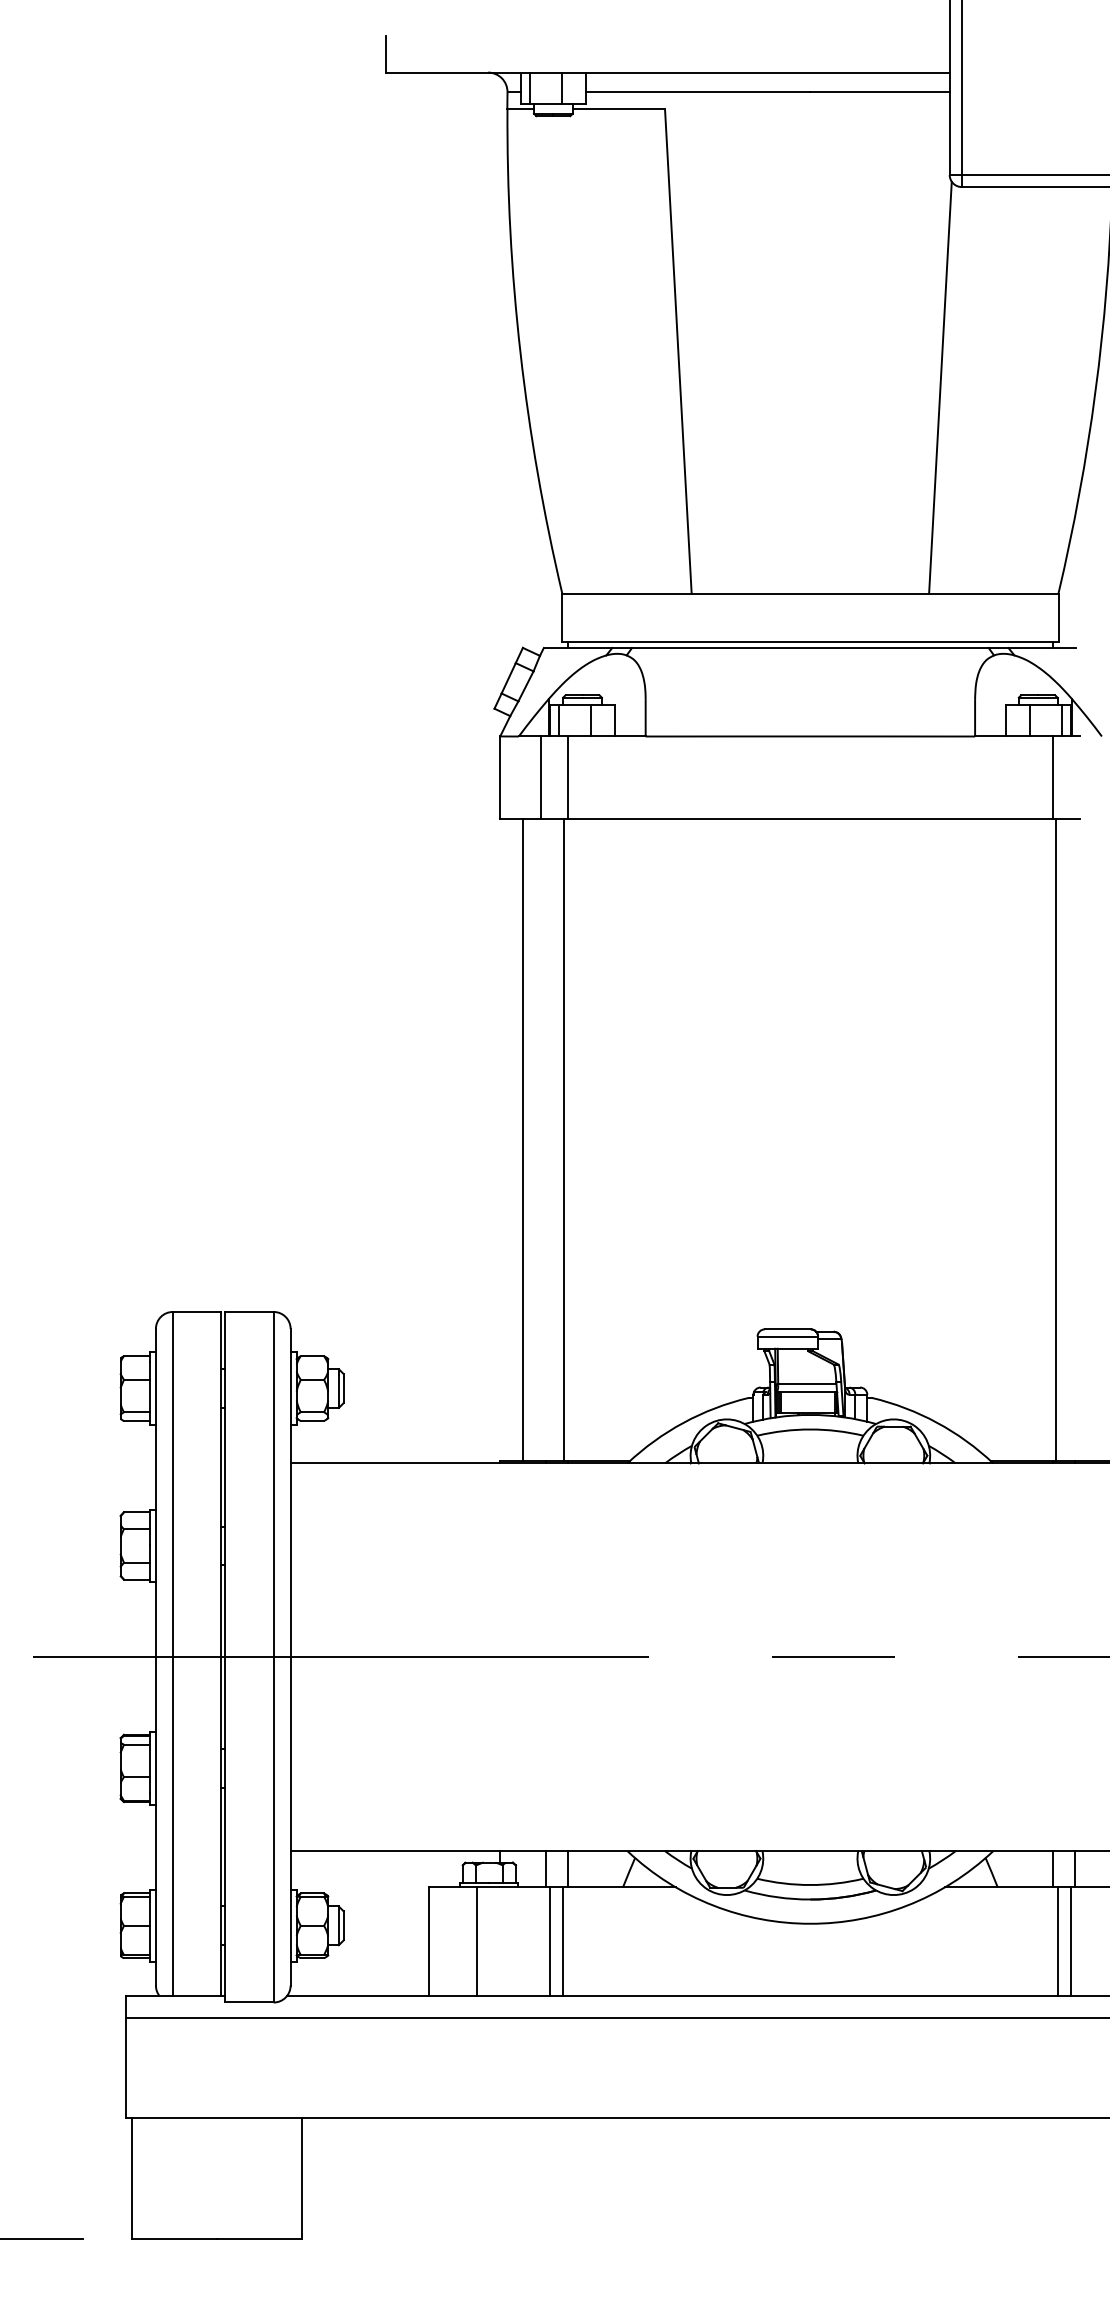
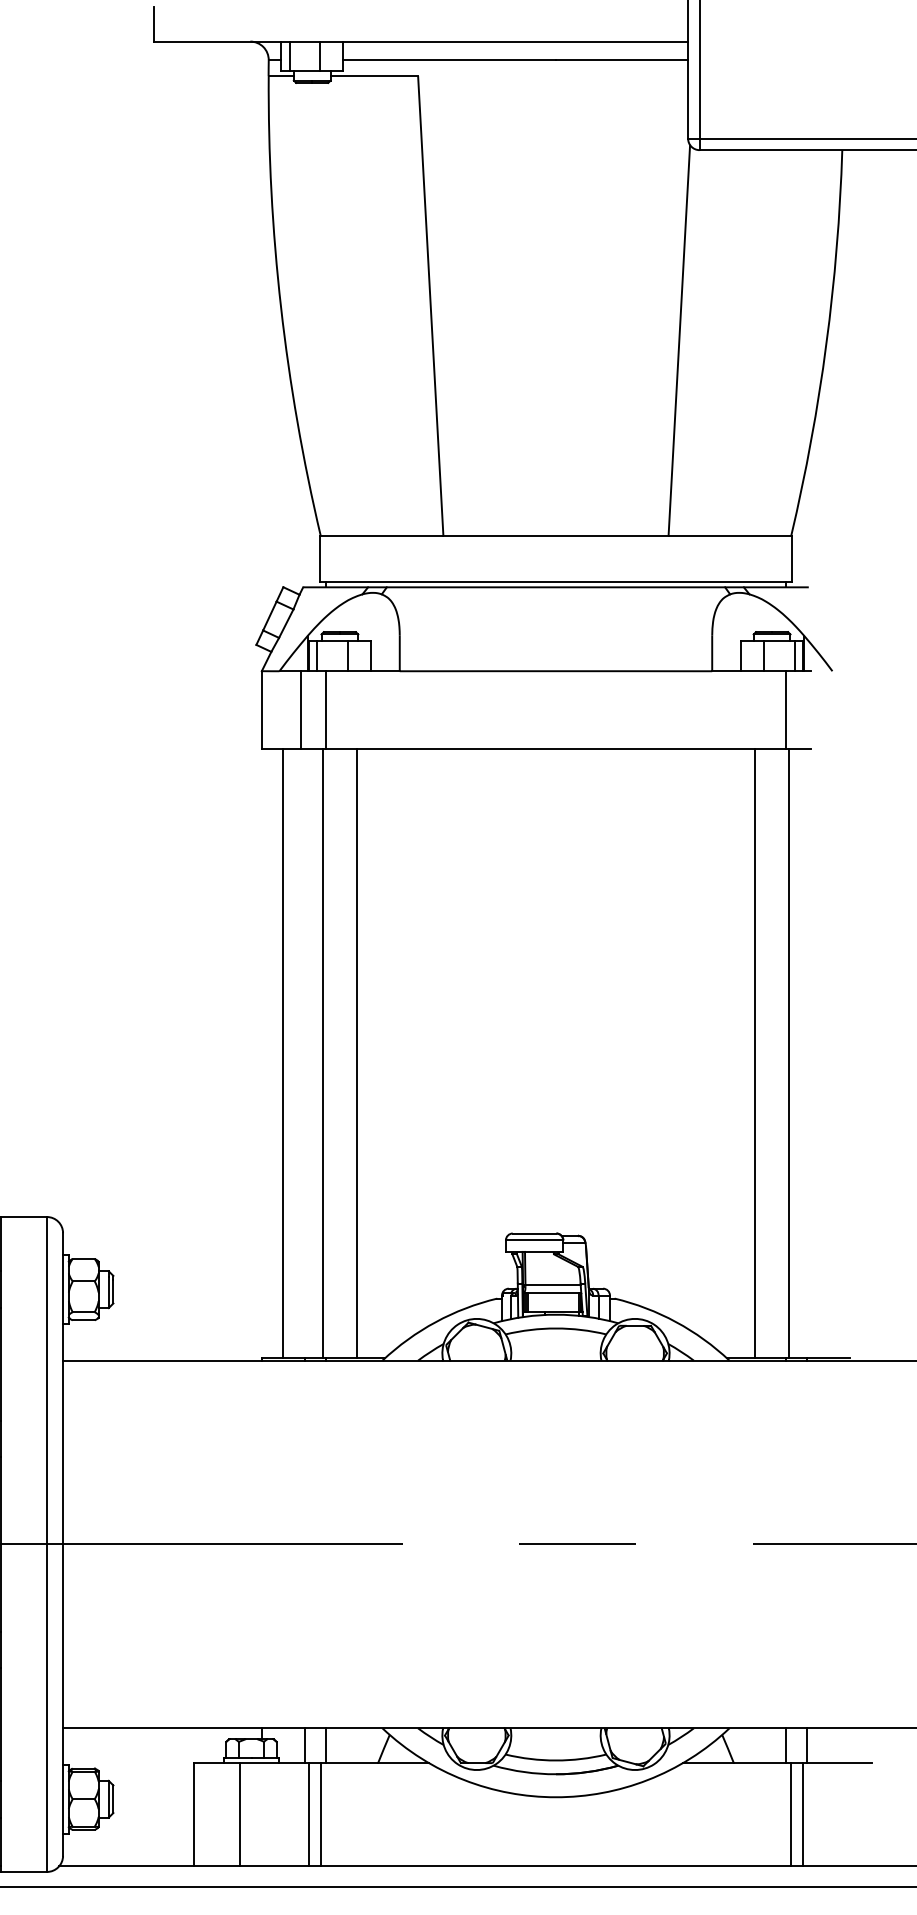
line: (600, 1139) -> (356, 1053), added
line: (1020, 1139) -> (755, 1053), added

